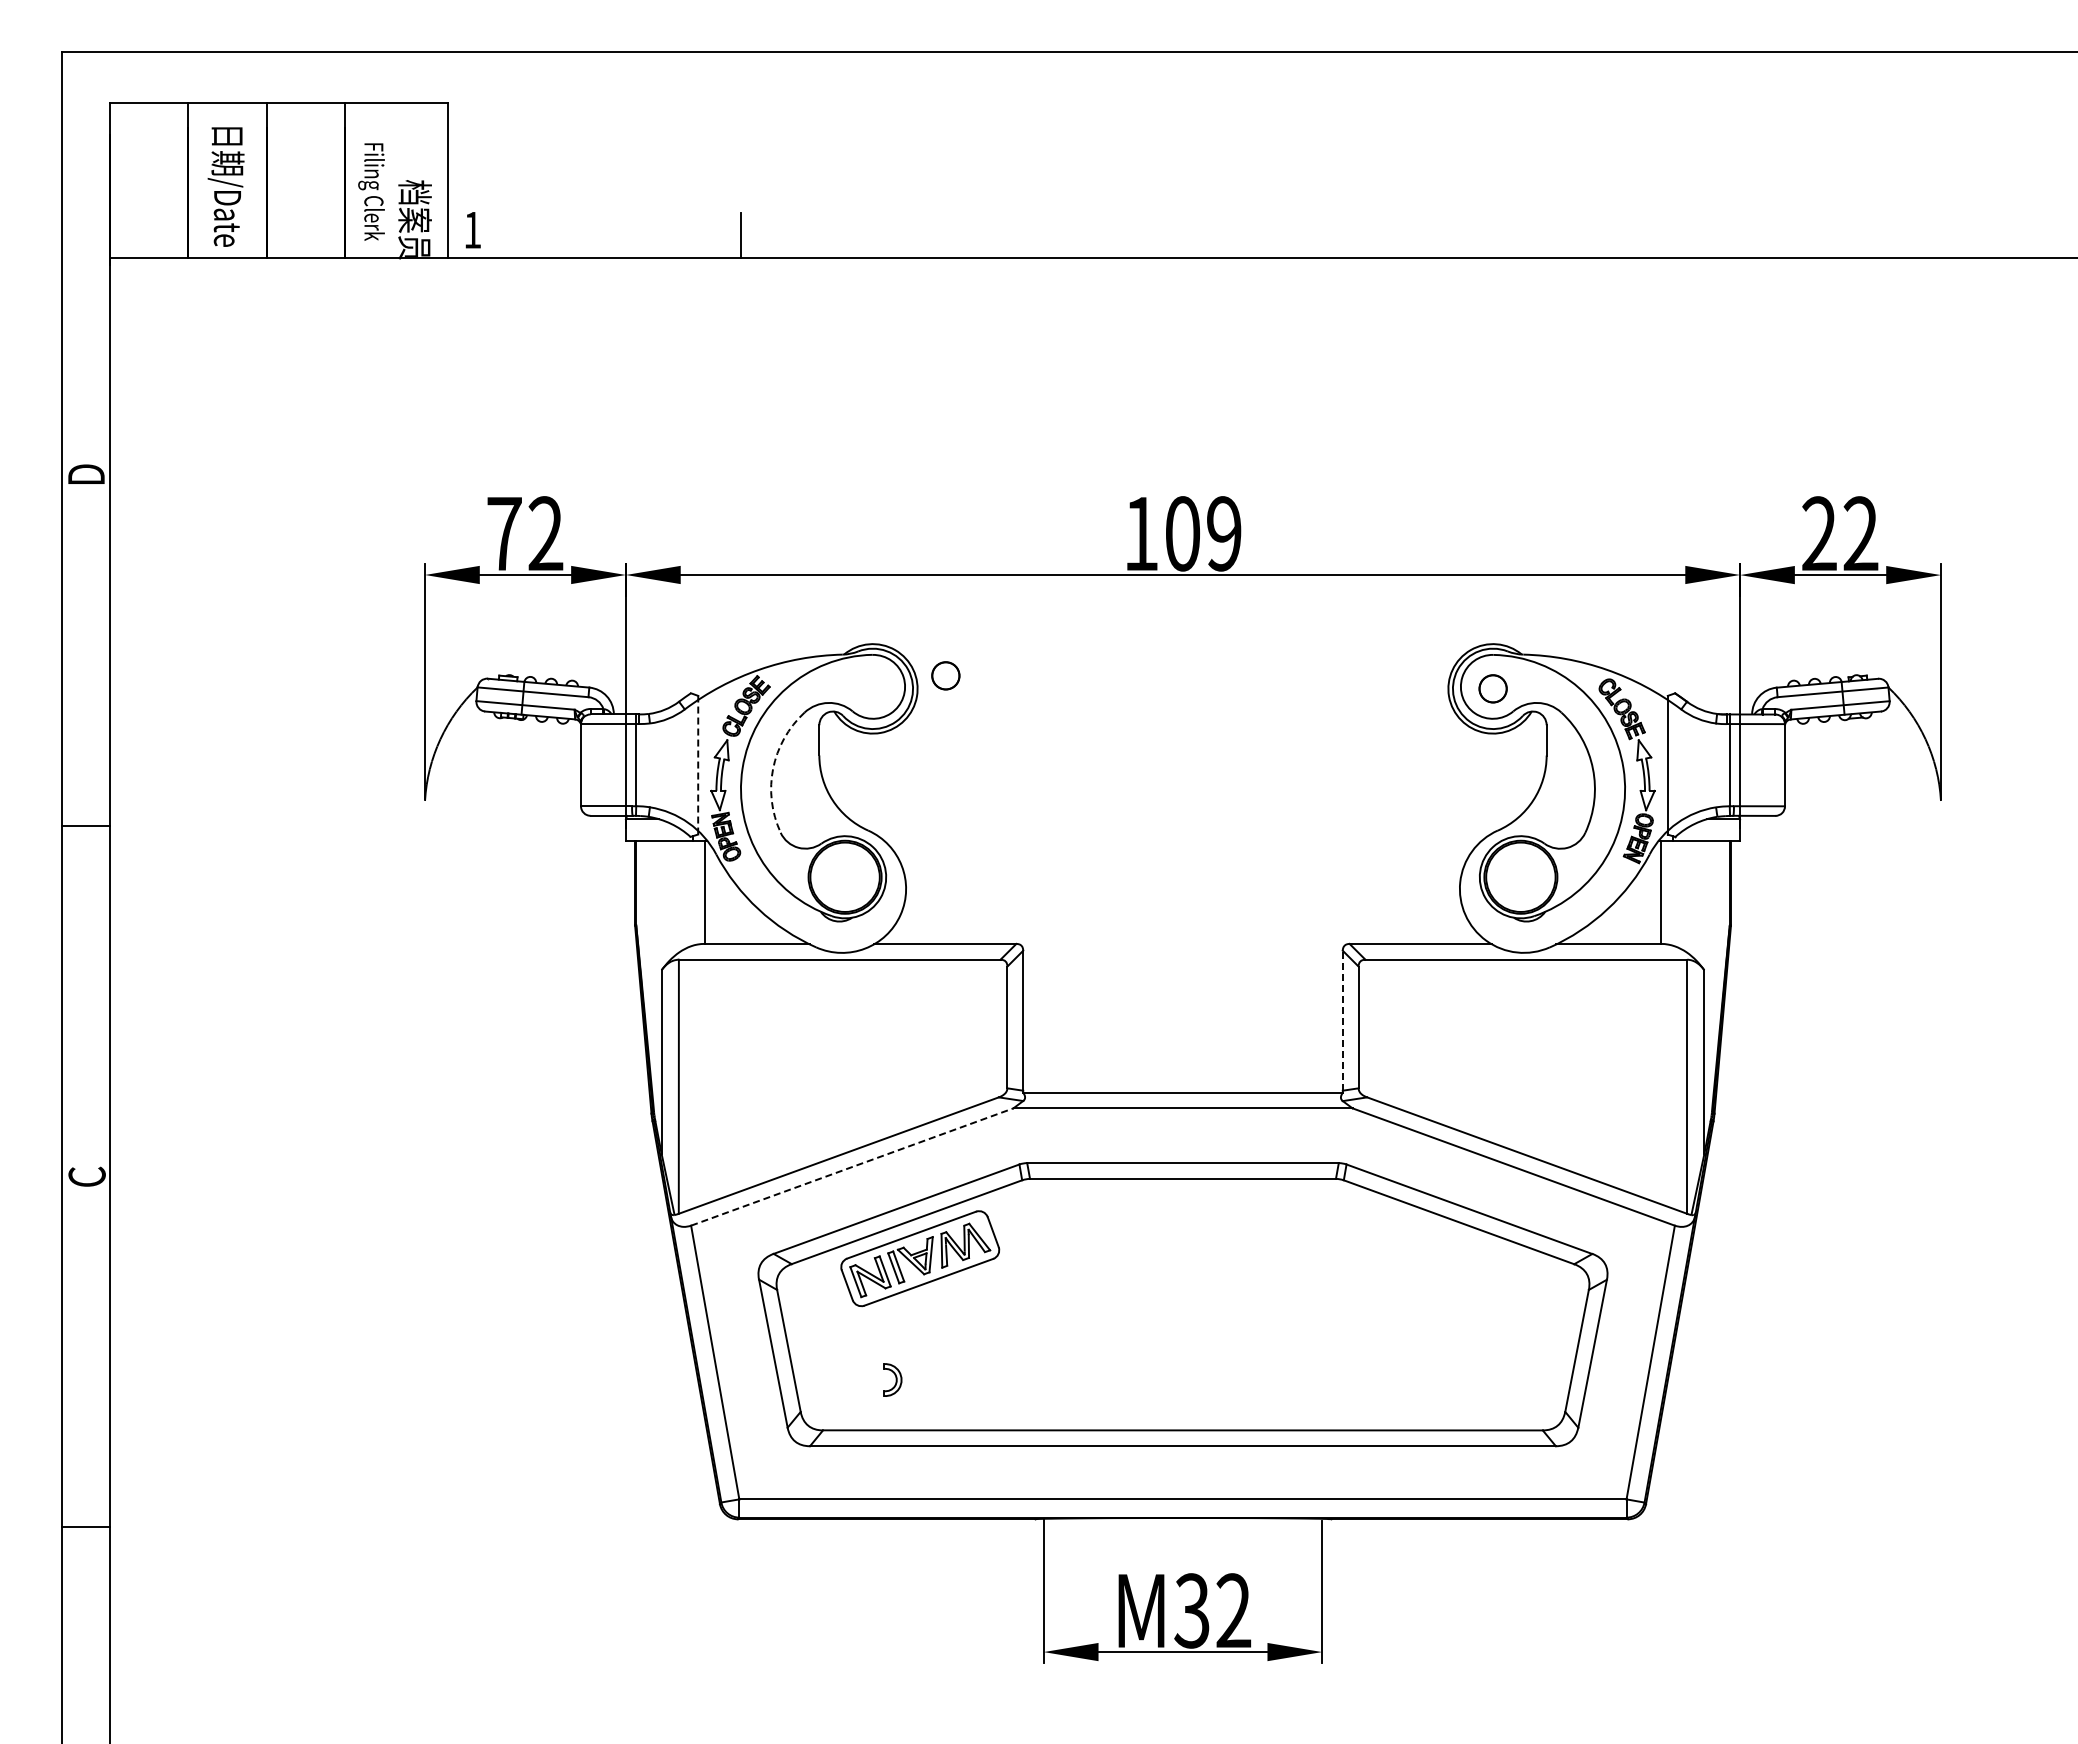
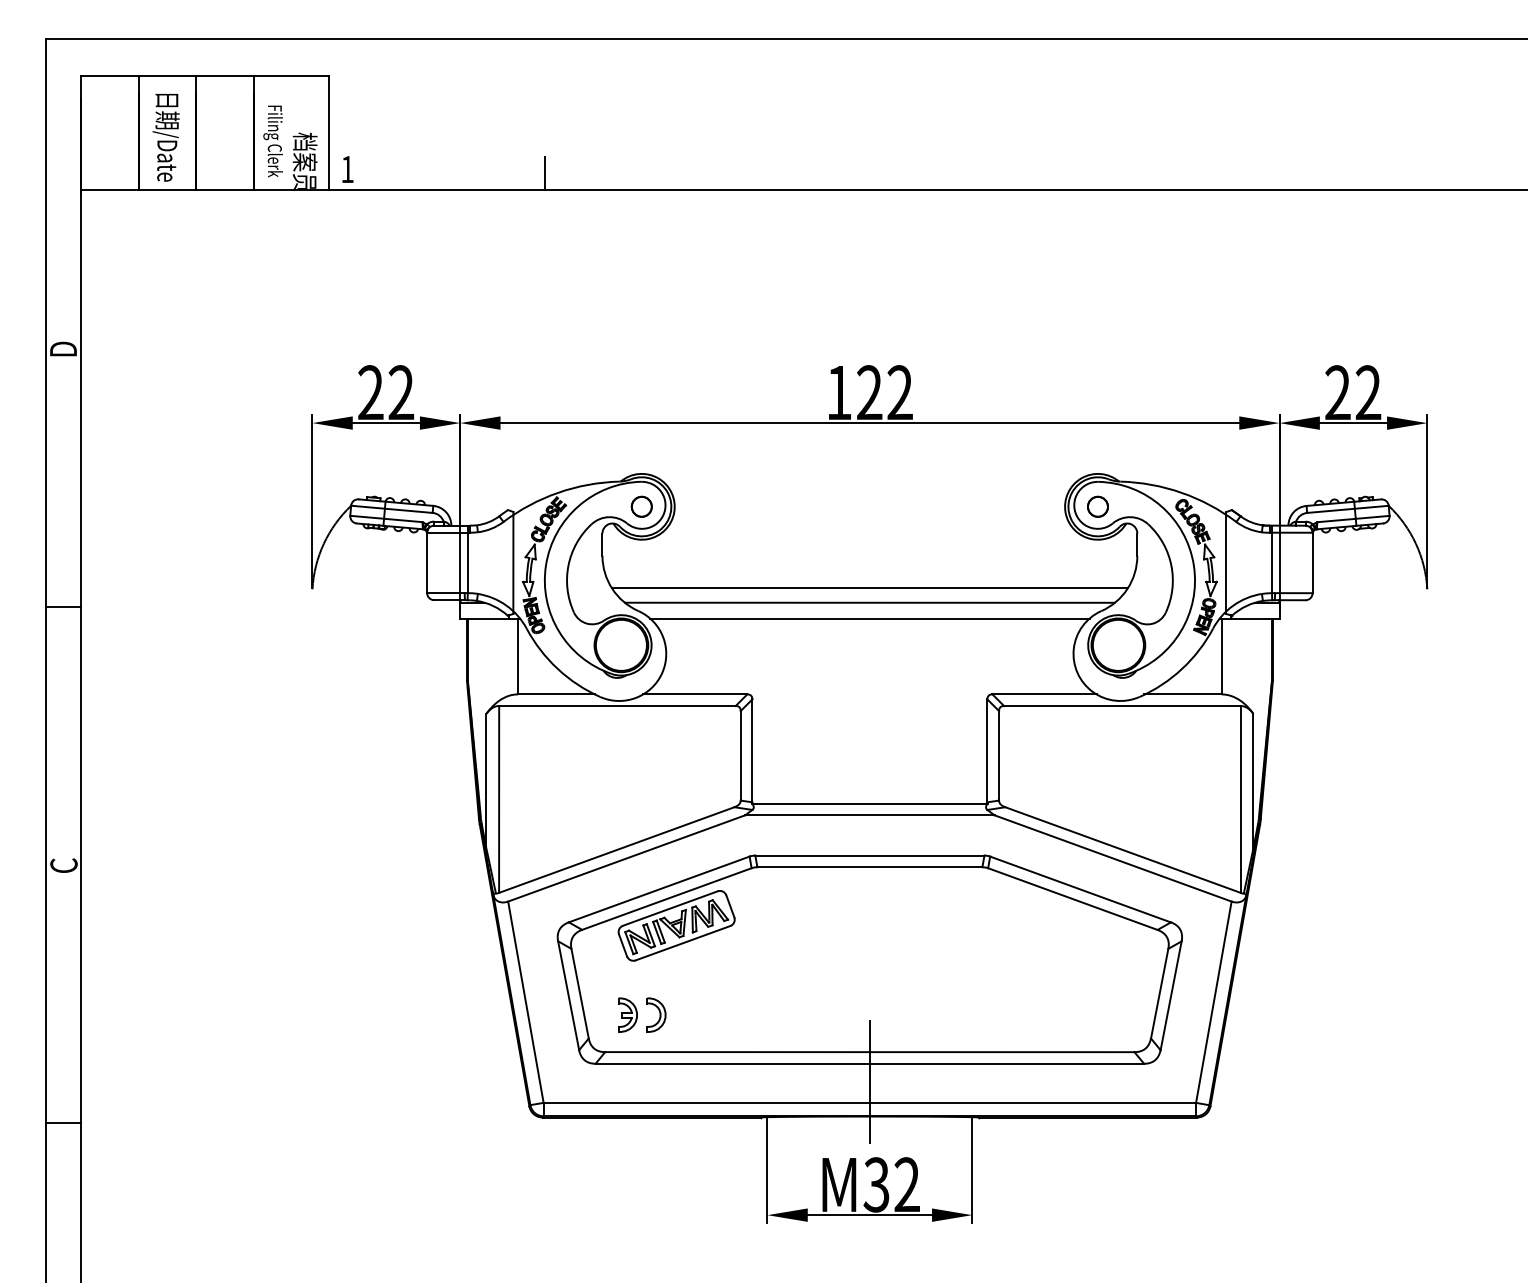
text: (504, 533) -> (370, 392), 72 -> 22
text: (1203, 533) -> (884, 392), 109 -> 122
circle: (945, 675) -> (641, 506), moved
line: (698, 764) -> (513, 562), dashed -> solid
arc: (773, 768) -> (568, 565), dashed -> solid
line: (1182, 799) -> (869, 588), added
line: (1182, 819) -> (869, 602), added
line: (1182, 840) -> (869, 618), added
line: (1342, 1020) -> (987, 750), dashed -> solid
line: (852, 1167) -> (626, 858), dashed -> solid
part: (853, 1379) -> (627, 1014), added
part: (892, 1379) -> (656, 1014), size x1.43
line: (1183, 1470) -> (870, 1081), added

